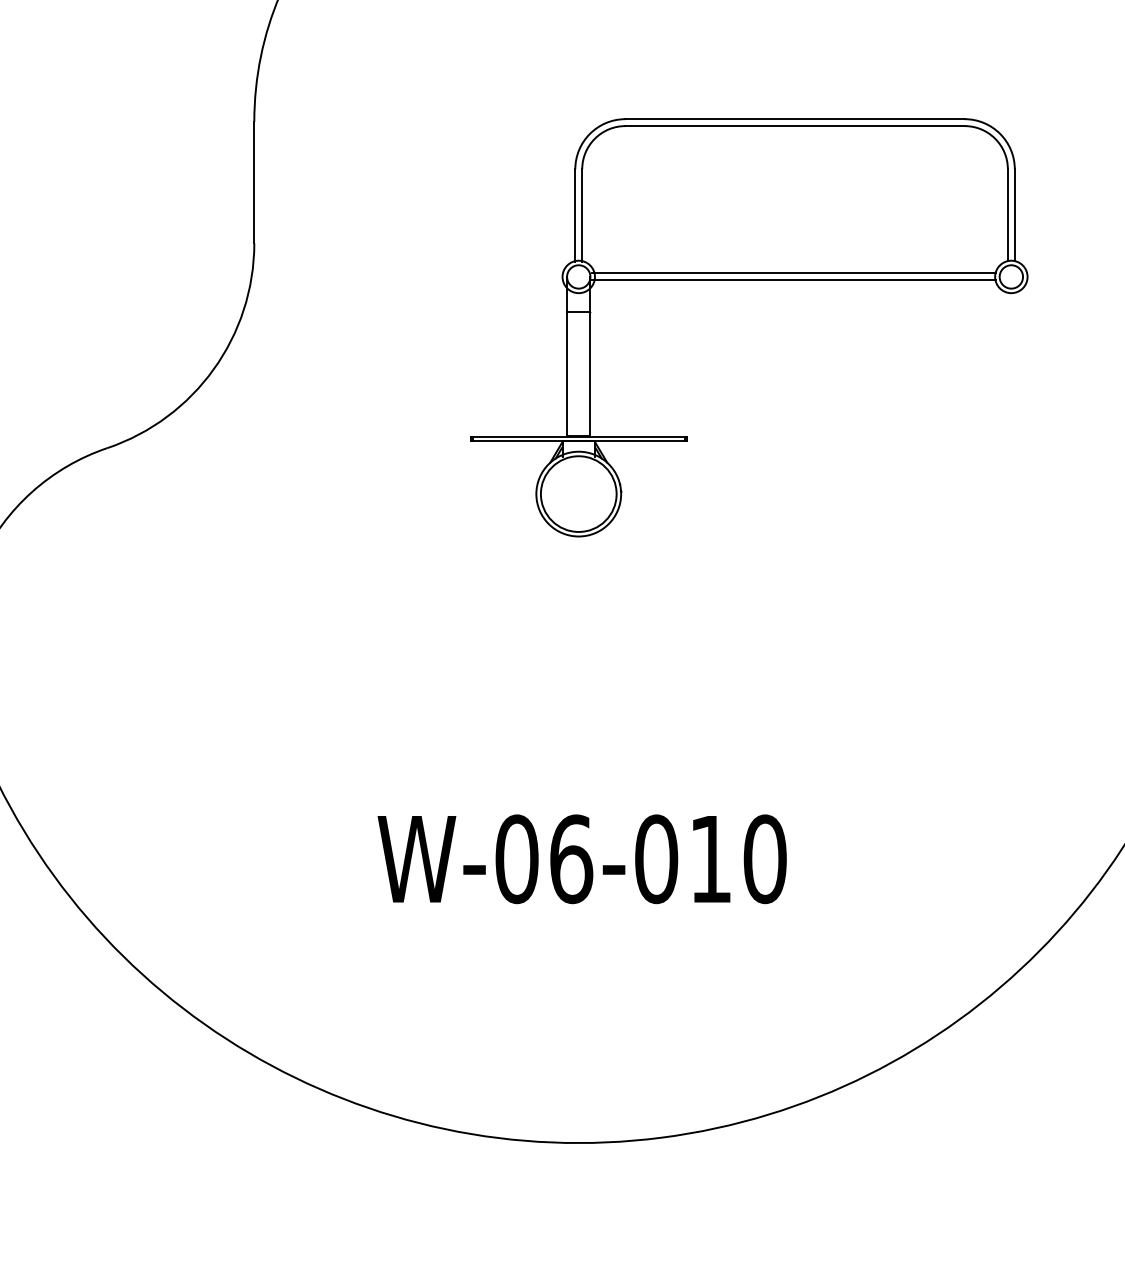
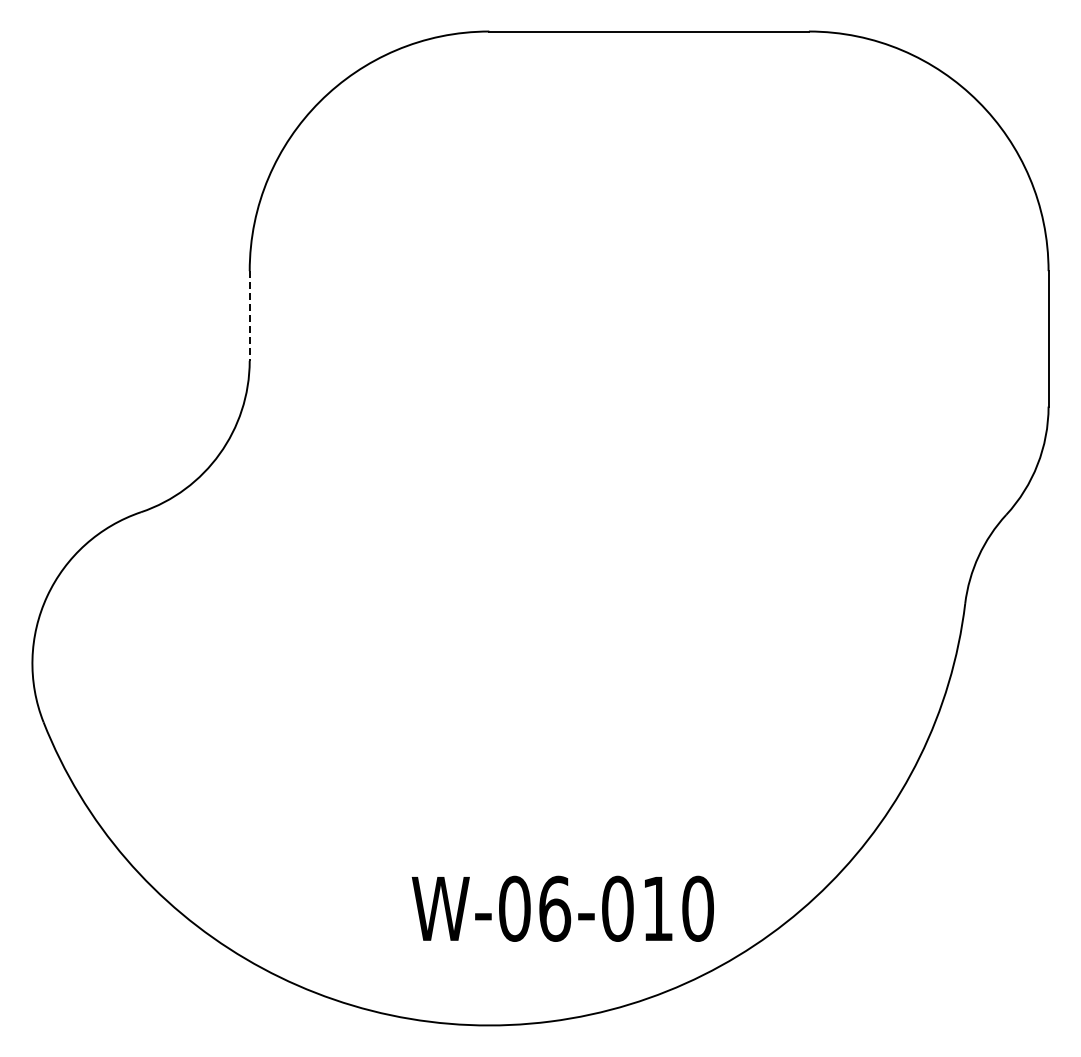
line: (254, 183) -> (249, 316), solid -> dashed
part: (748, 280) -> (614, 388), removed
text: (581, 858) -> (562, 908), moved

